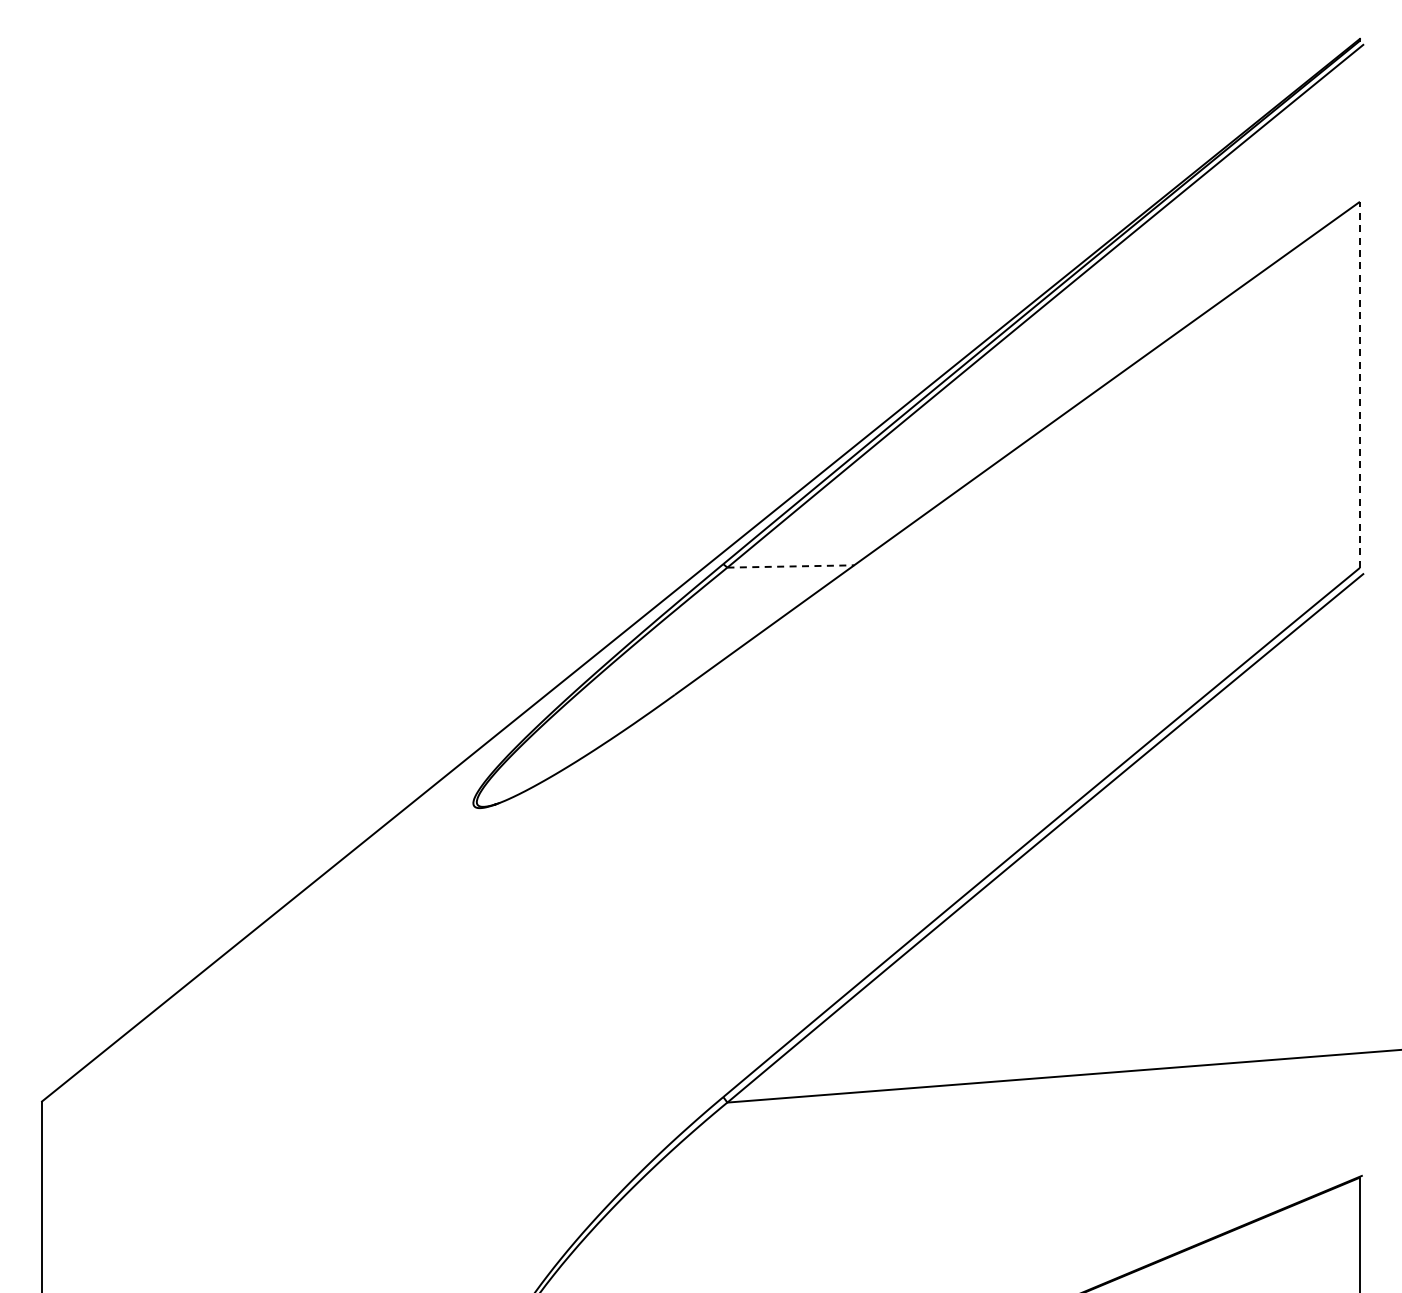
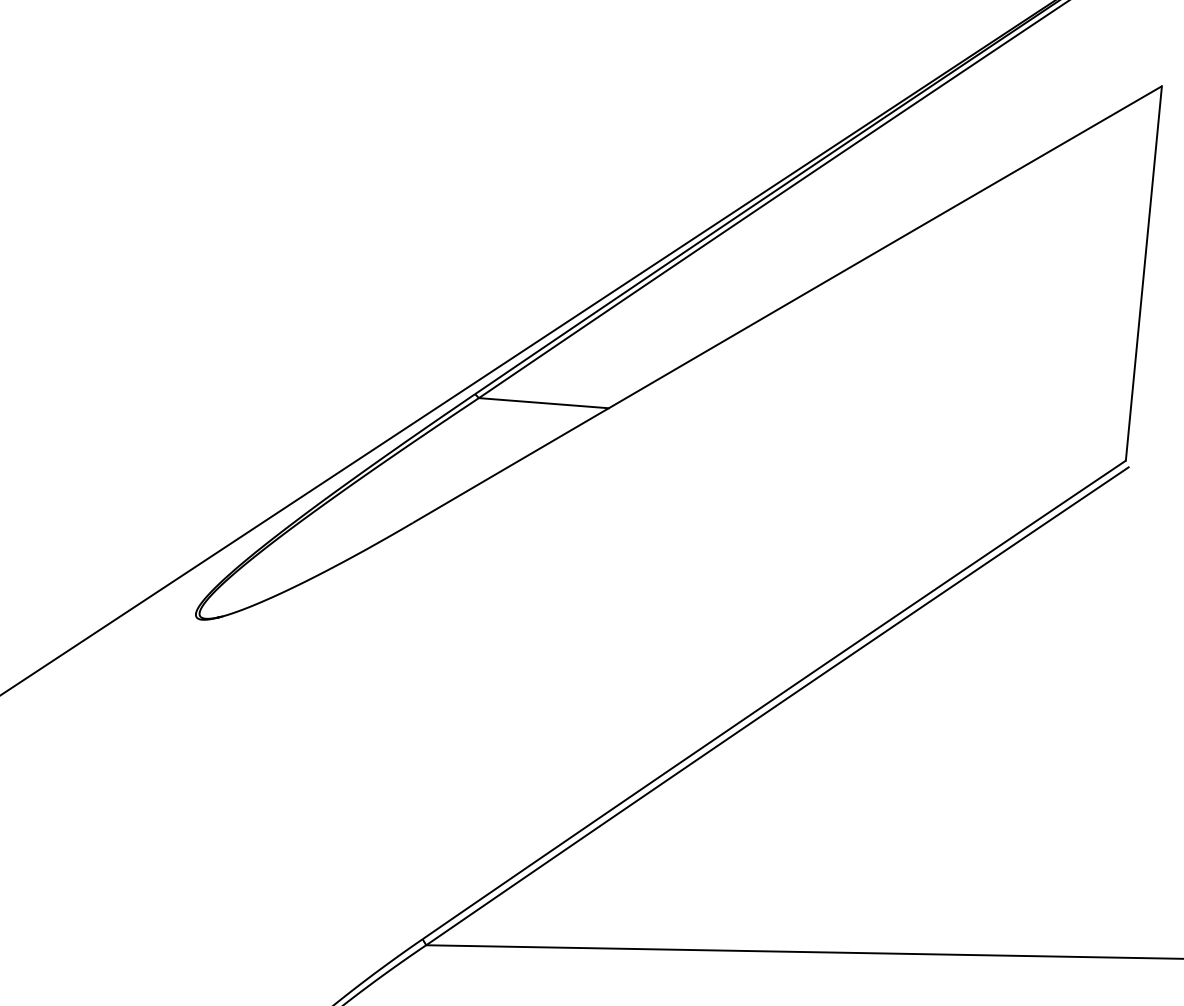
line: (1359, 384) -> (1143, 273), dashed -> solid
line: (791, 566) -> (544, 403), dashed -> solid

